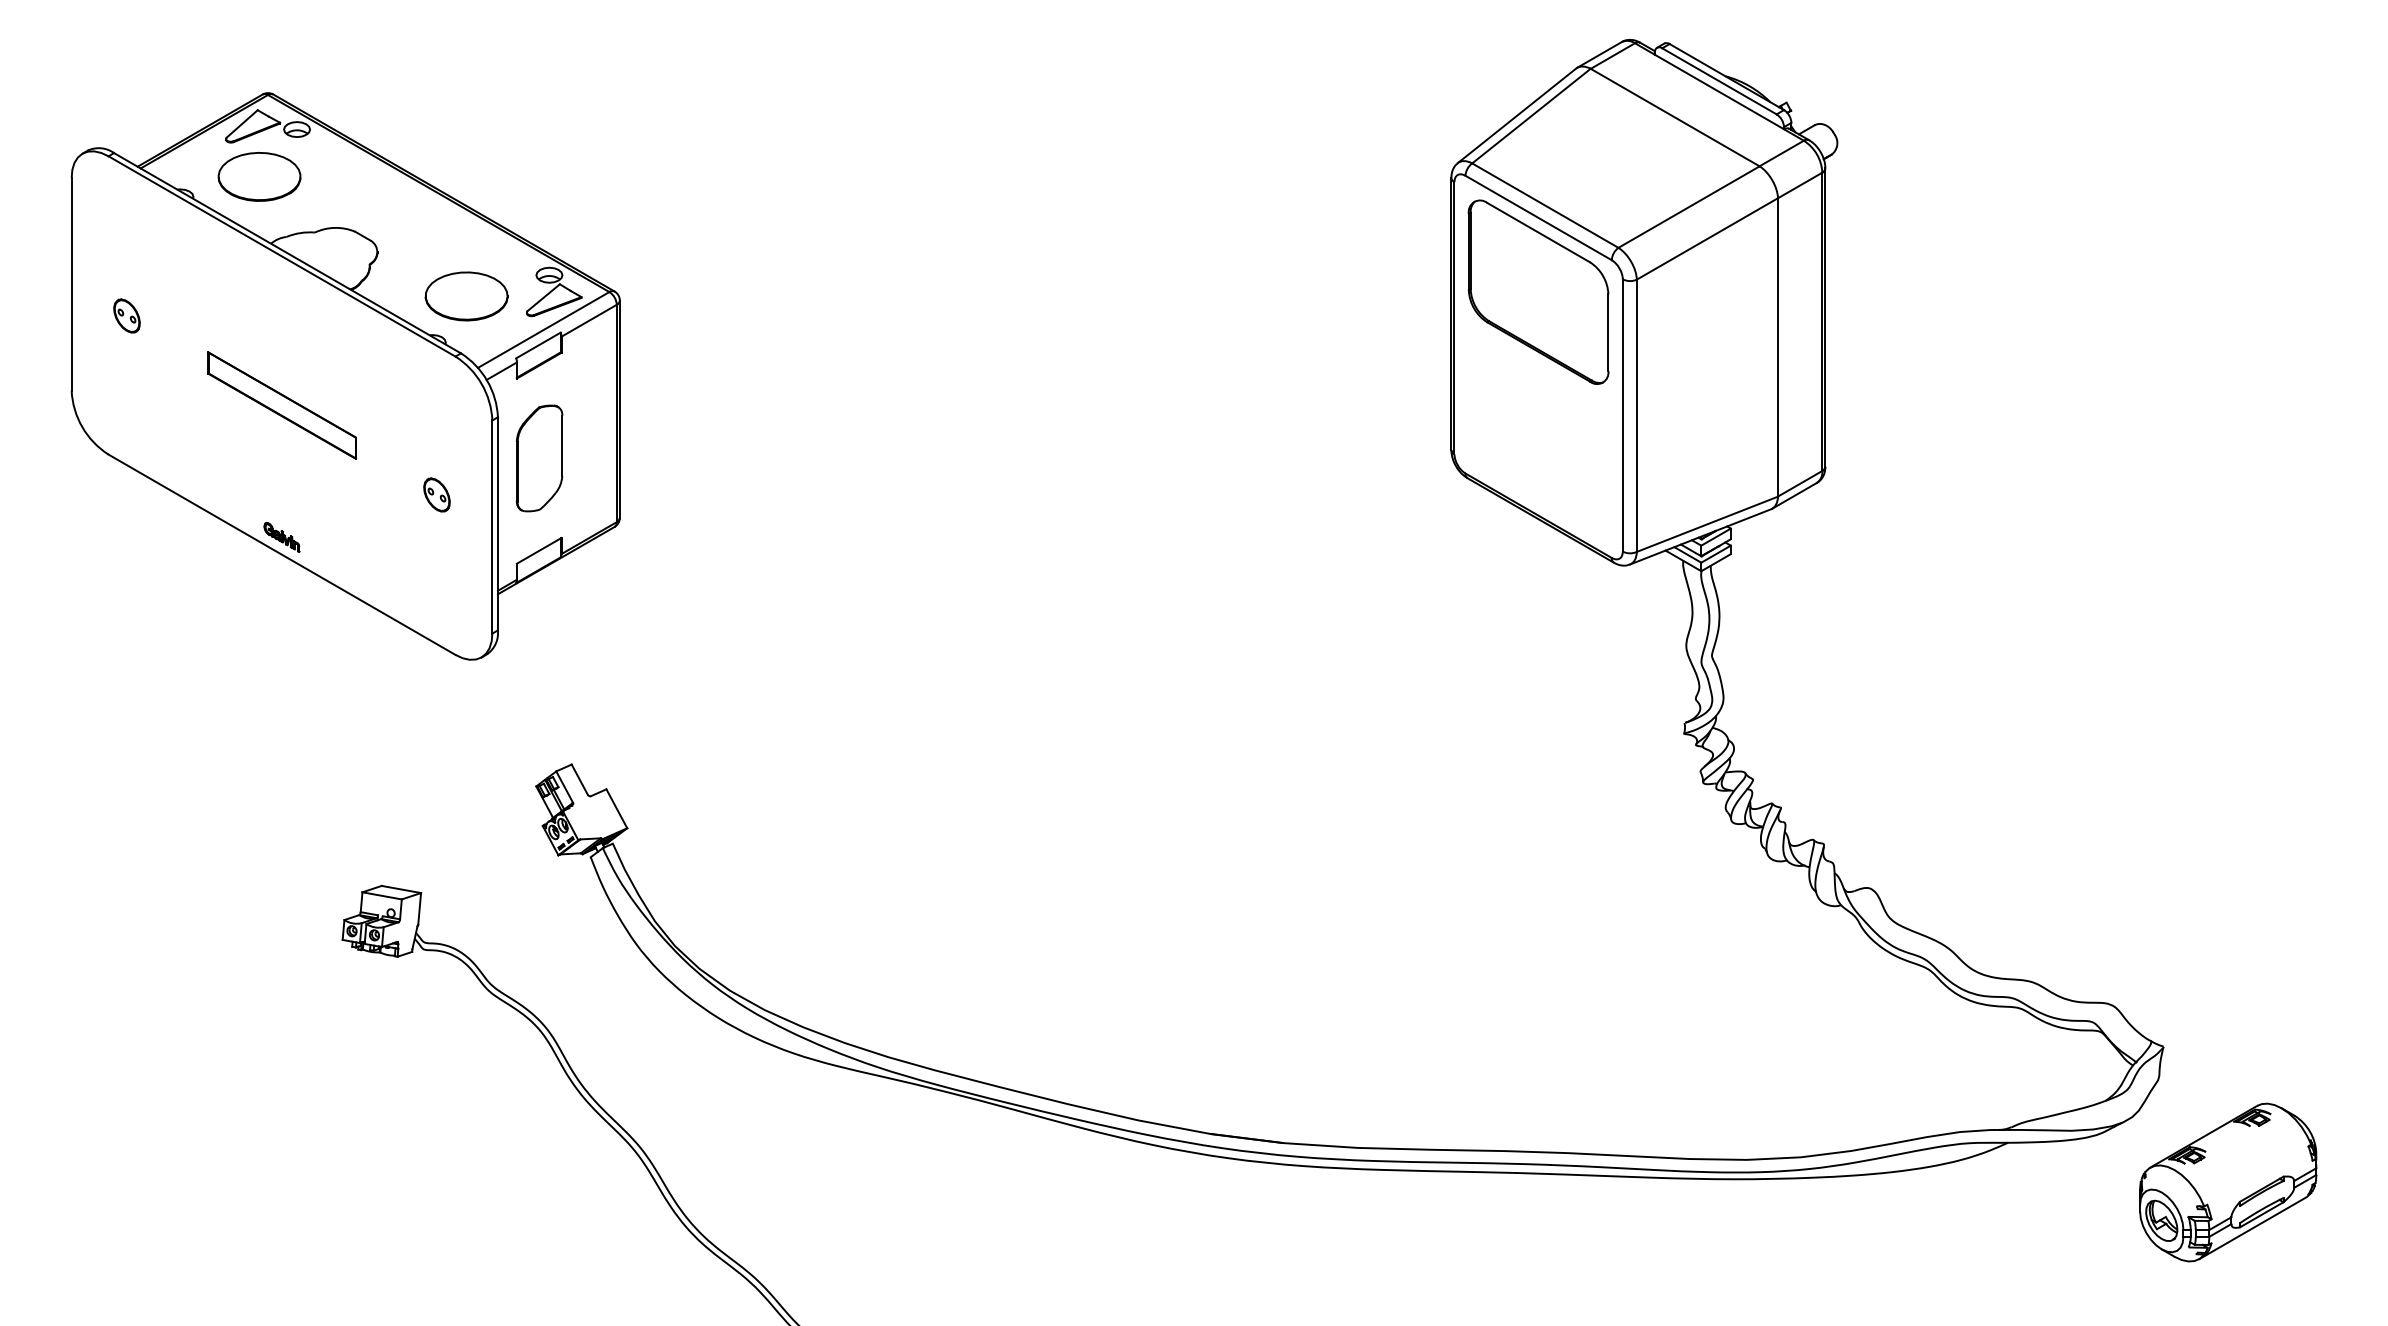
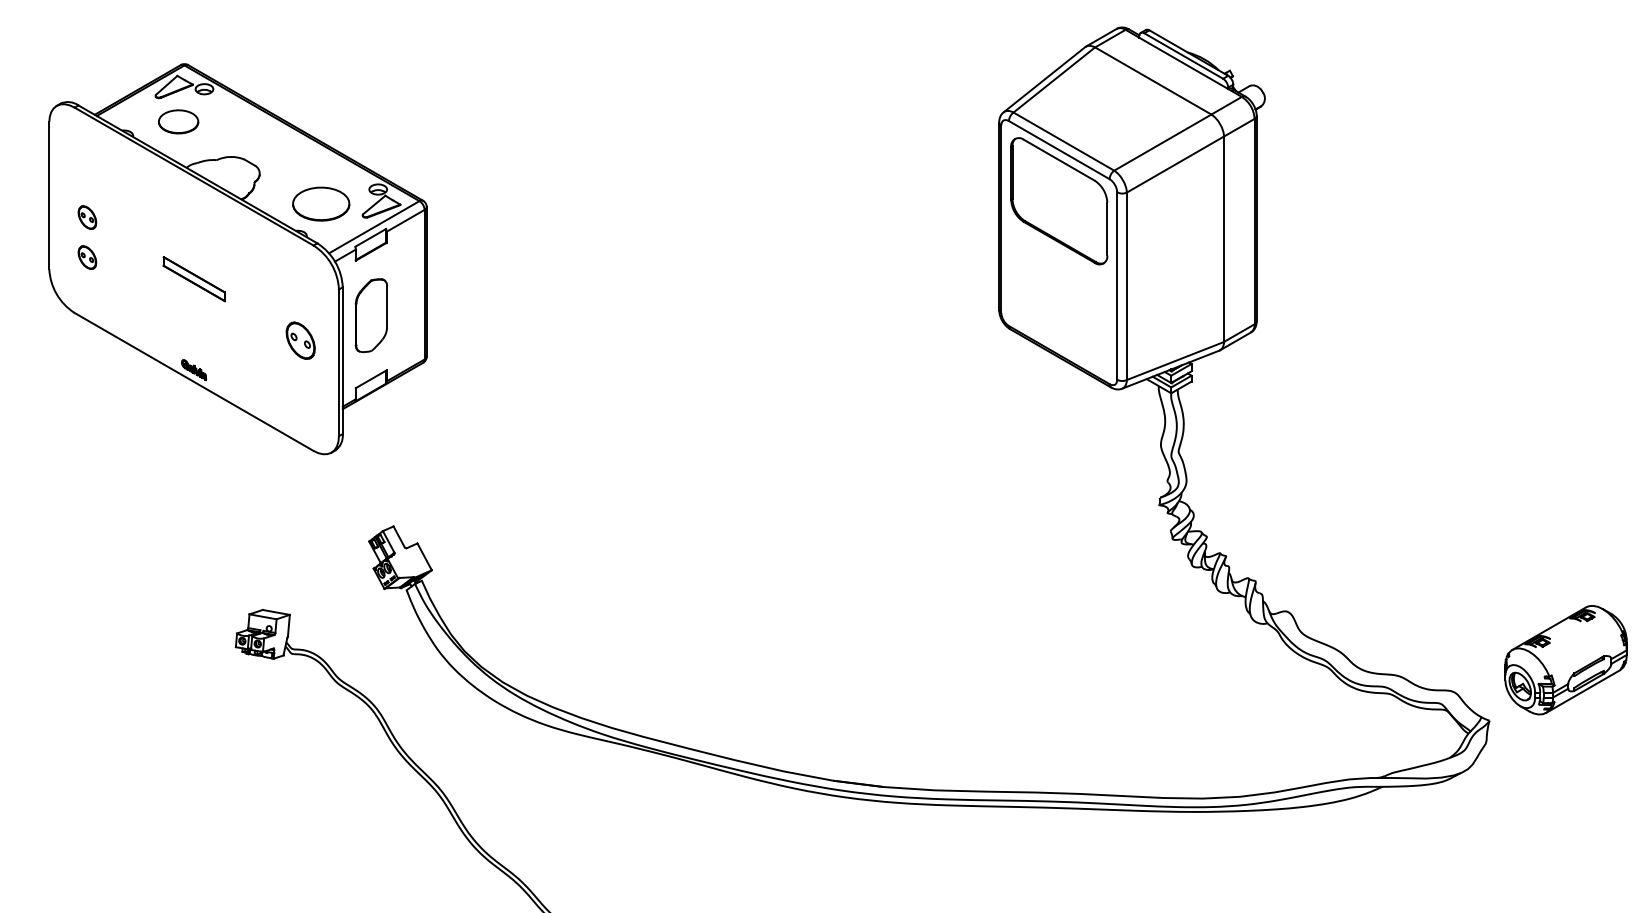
part: (259, 176) -> (178, 121), size x0.7
part: (127, 373) -> (87, 257), added
part: (282, 404) -> (194, 278), size x0.6
part: (436, 494) -> (300, 340), size x1.6
part: (2227, 1182) -> (1565, 660), moved

